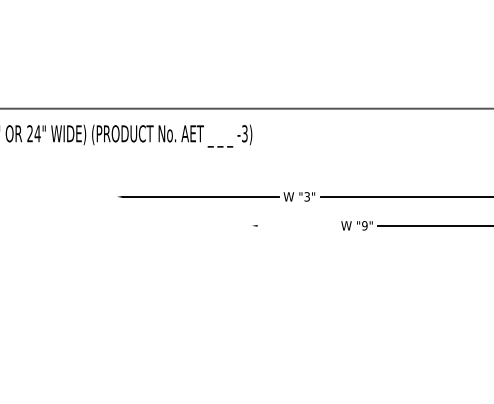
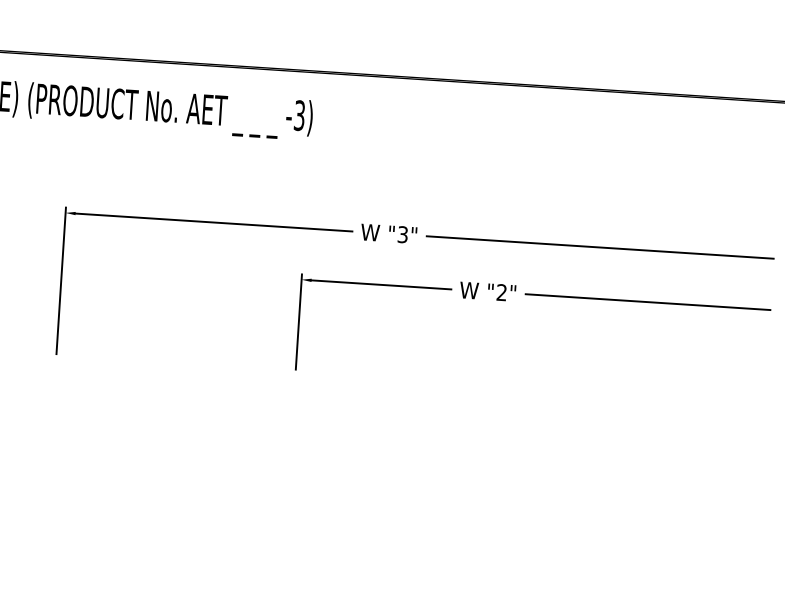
line: (296, 225) -> (380, 284), added
text: (364, 225) -> (501, 292), "9" -> "2"
line: (117, 234) -> (62, 279), added
line: (251, 249) -> (298, 321), added

